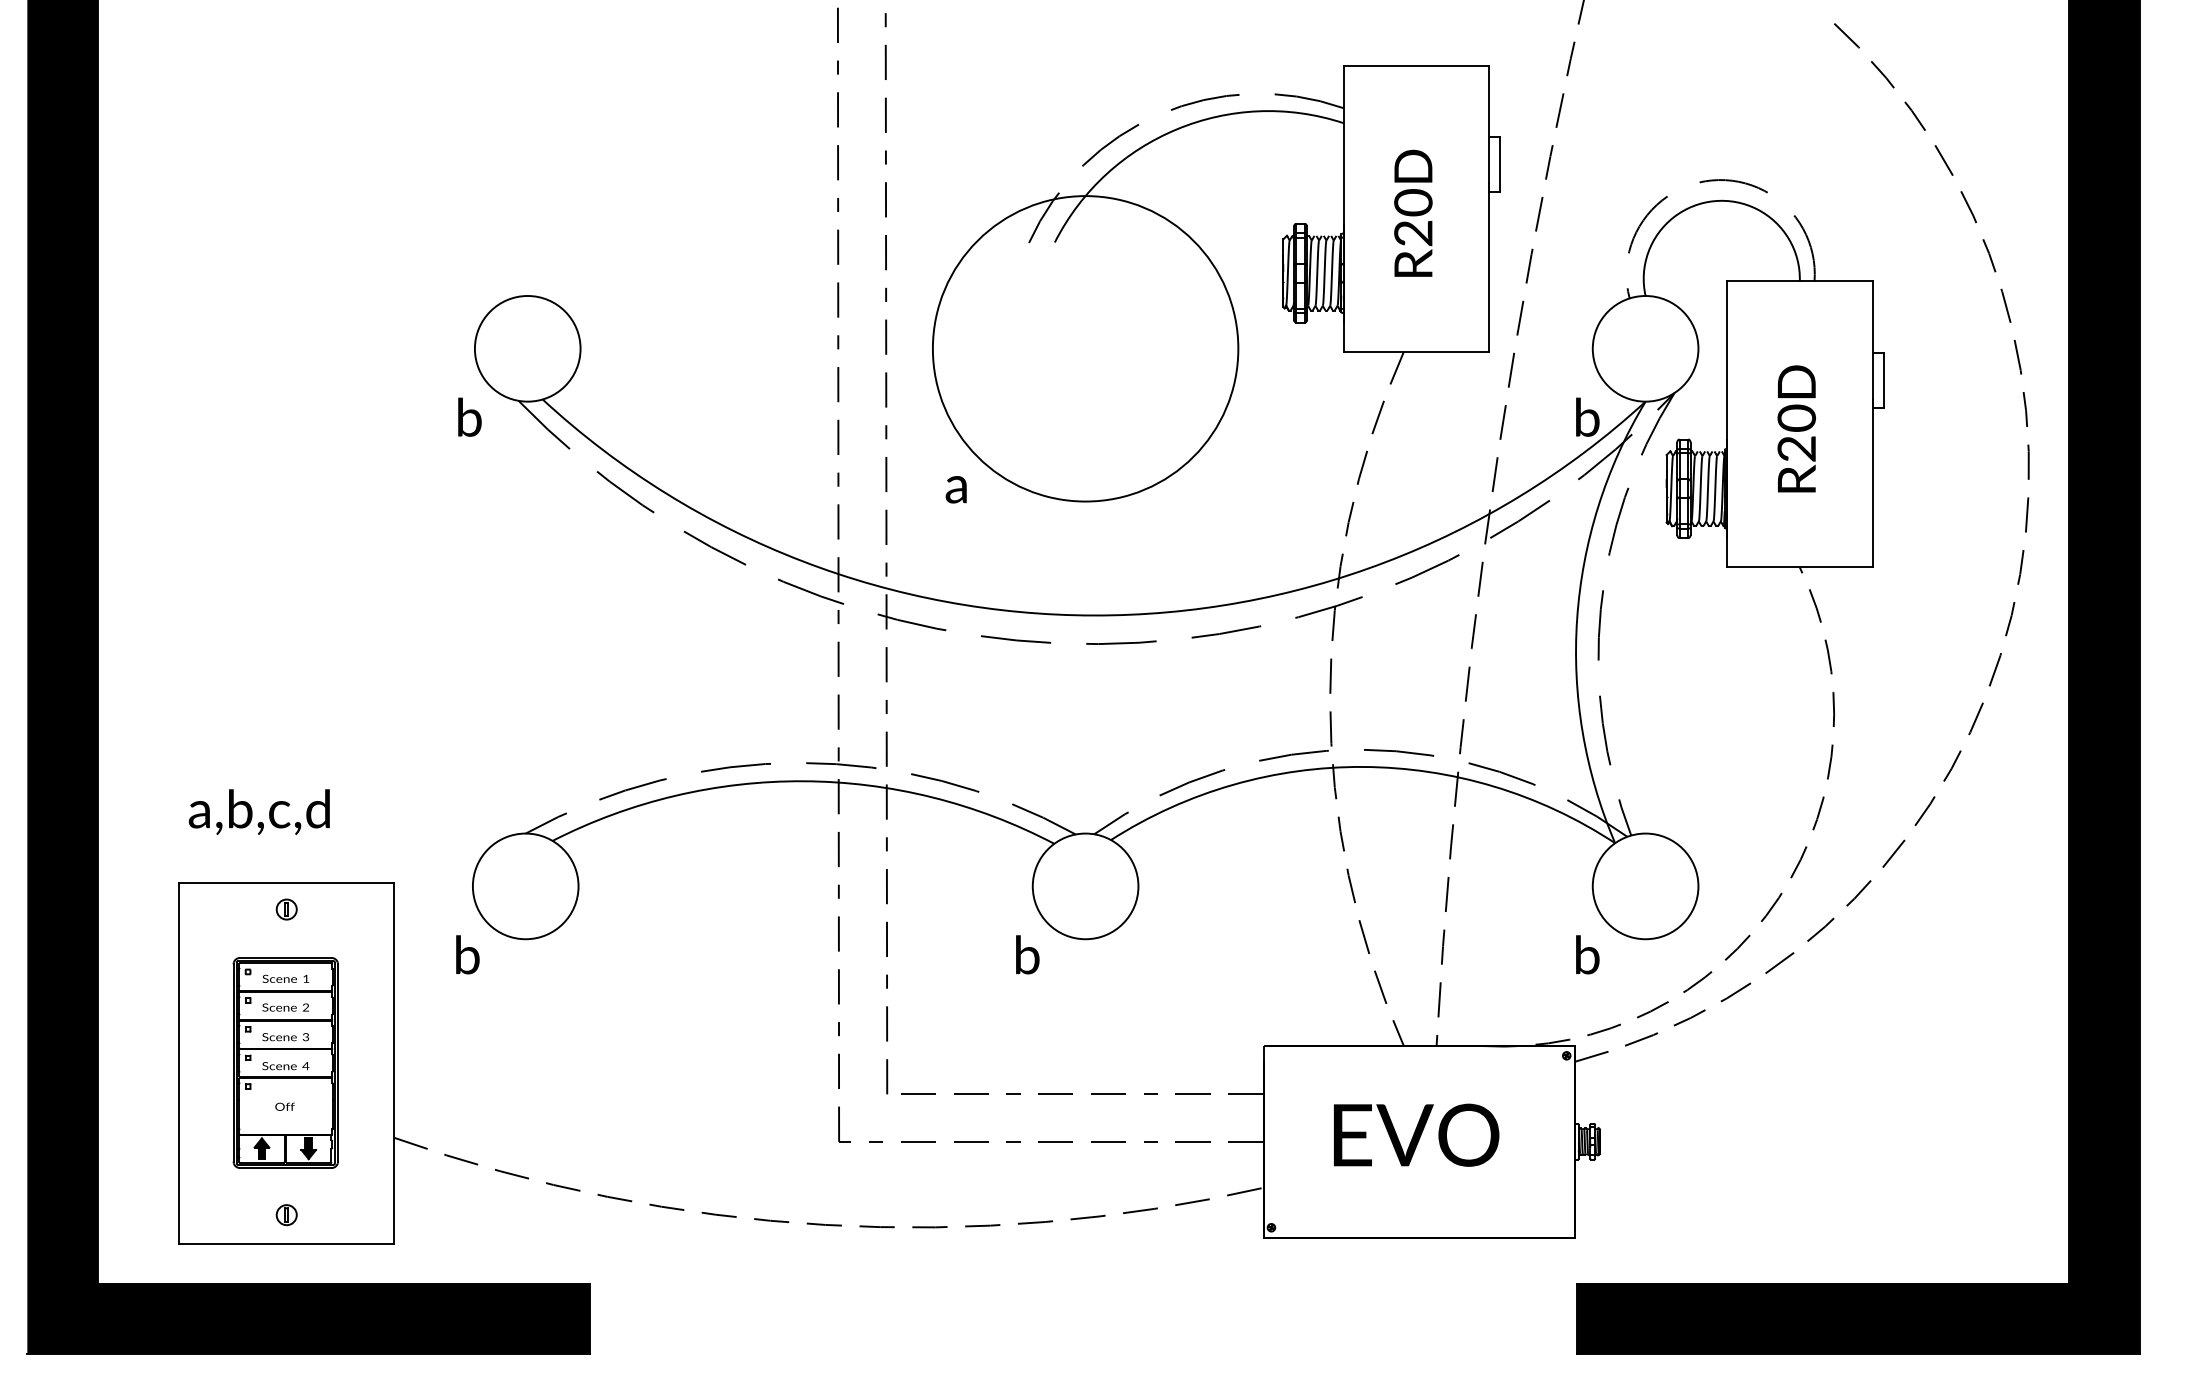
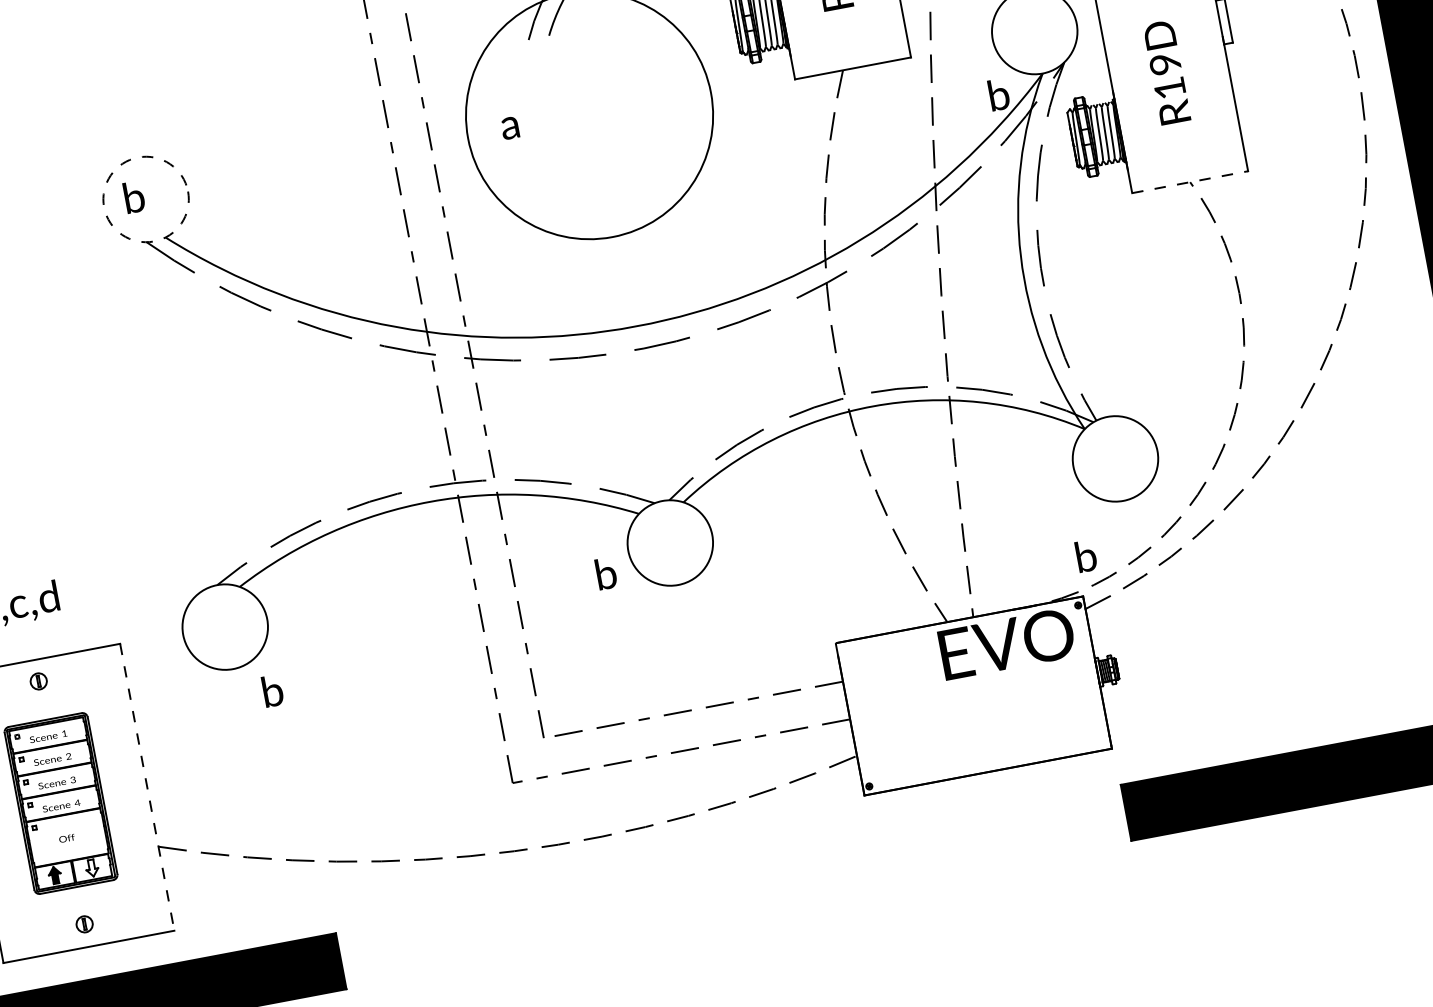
circle: (527, 348) -> (145, 199), solid -> dashed
text: (469, 416) -> (133, 196), moved
text: (1796, 432) -> (1167, 75), R20D -> R19D
text: (955, 489) -> (509, 128), moved
line: (1799, 567) -> (1189, 182), solid -> dashed
text: (467, 954) -> (272, 690), moved
text: (1027, 954) -> (605, 573), moved
text: (1587, 954) -> (1085, 555), moved
line: (394, 1063) -> (147, 787), solid -> dashed
text: (1416, 1134) -> (1006, 643), moved
fill: (308, 1148) -> (91, 868), removed

